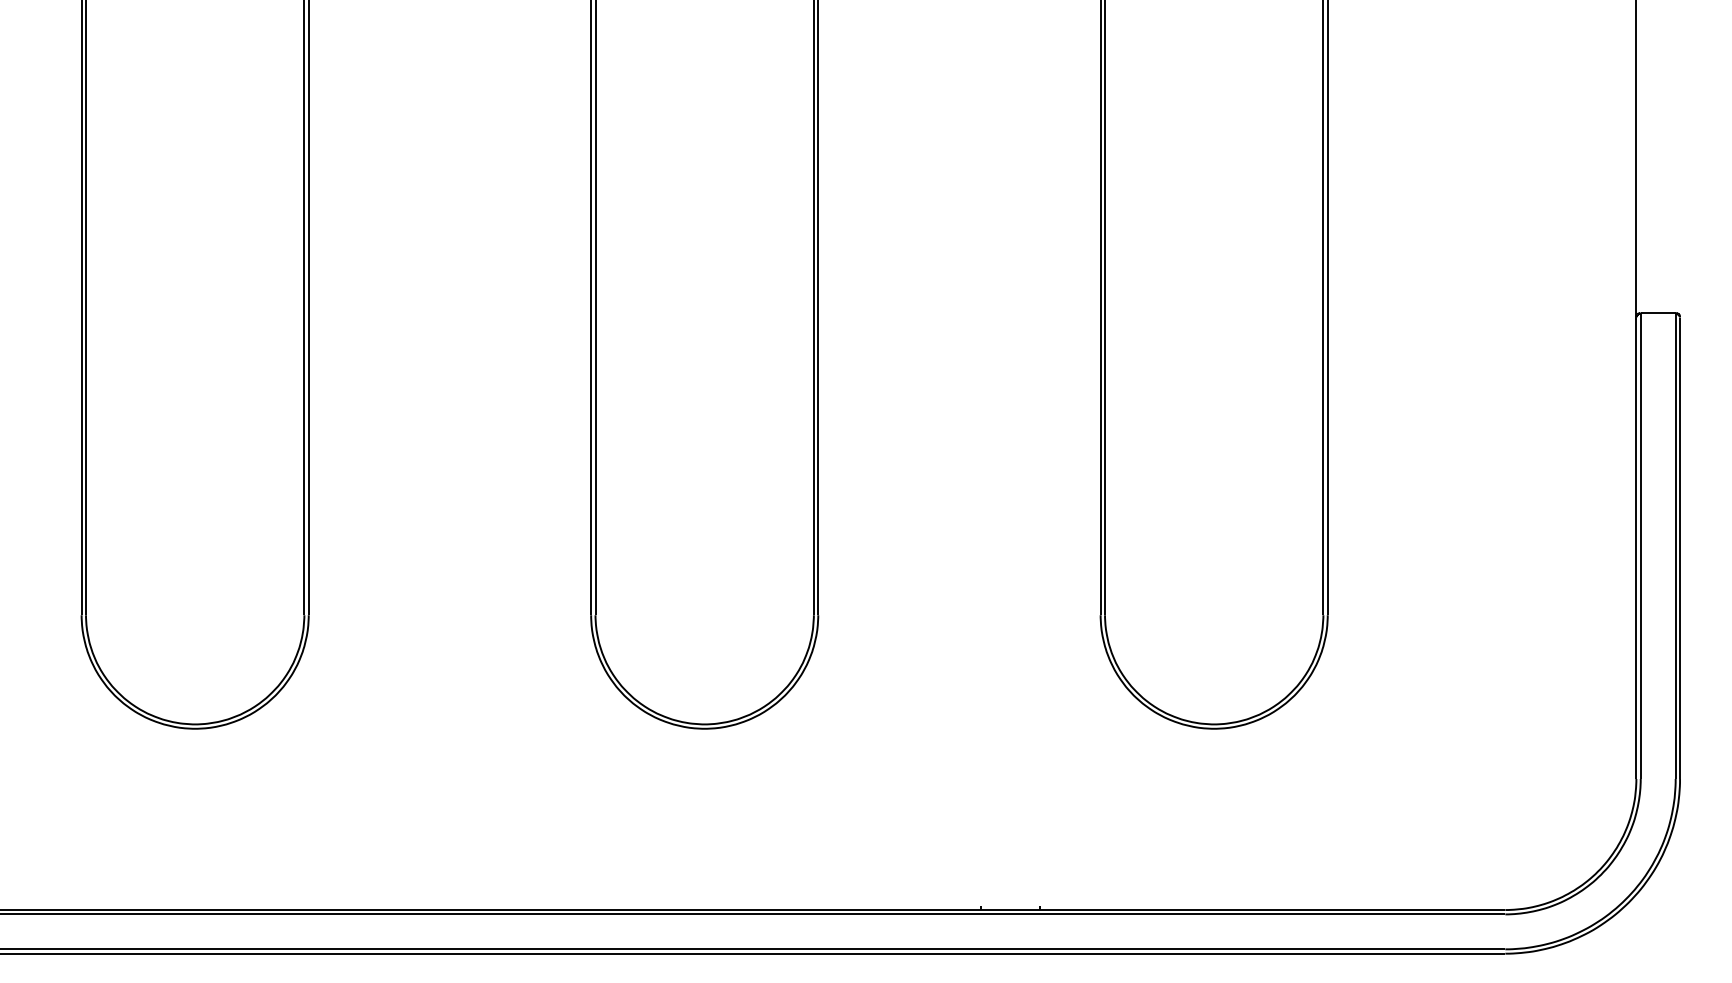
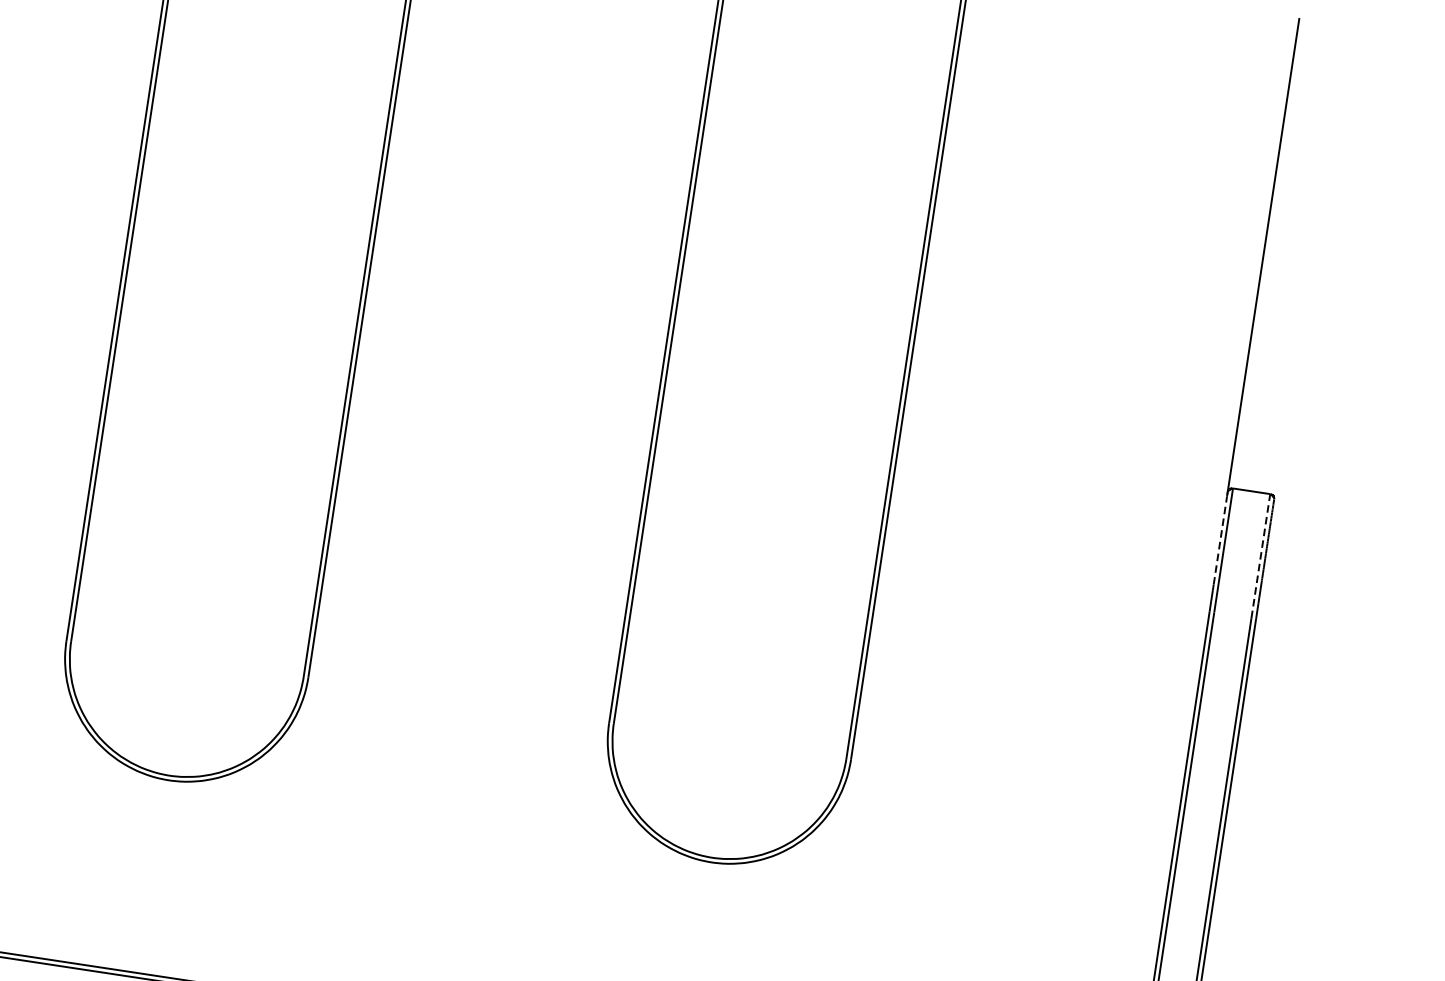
line: (1636, 362) -> (1220, 540), solid -> dashed
line: (1675, 370) -> (1260, 555), solid -> dashed

